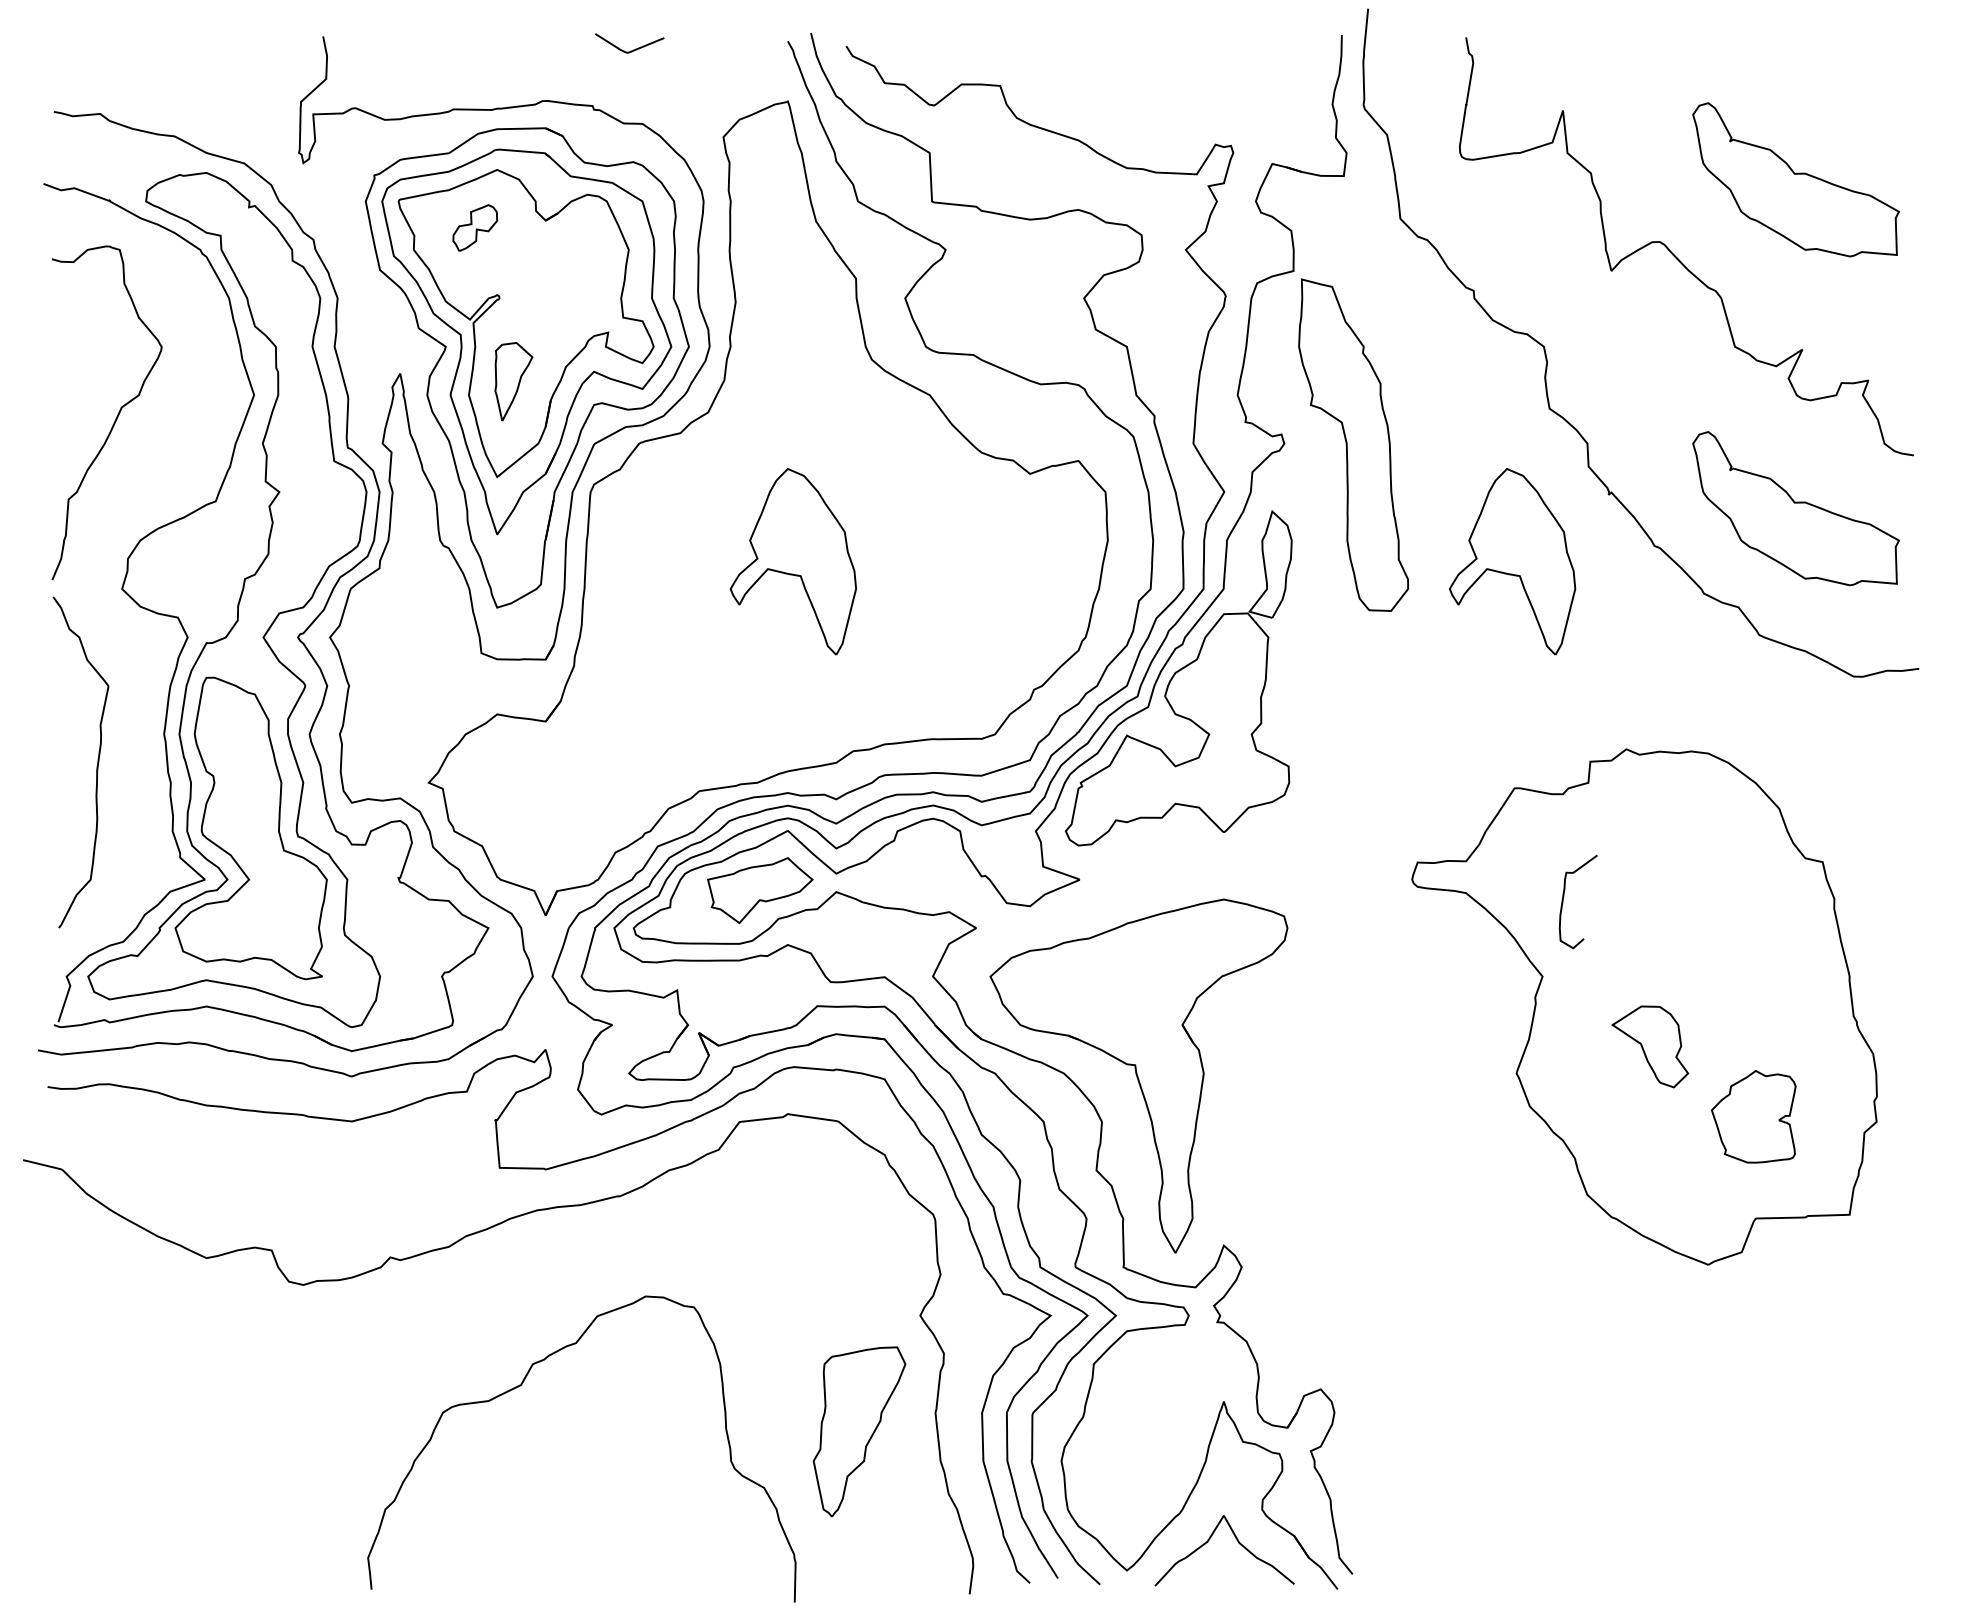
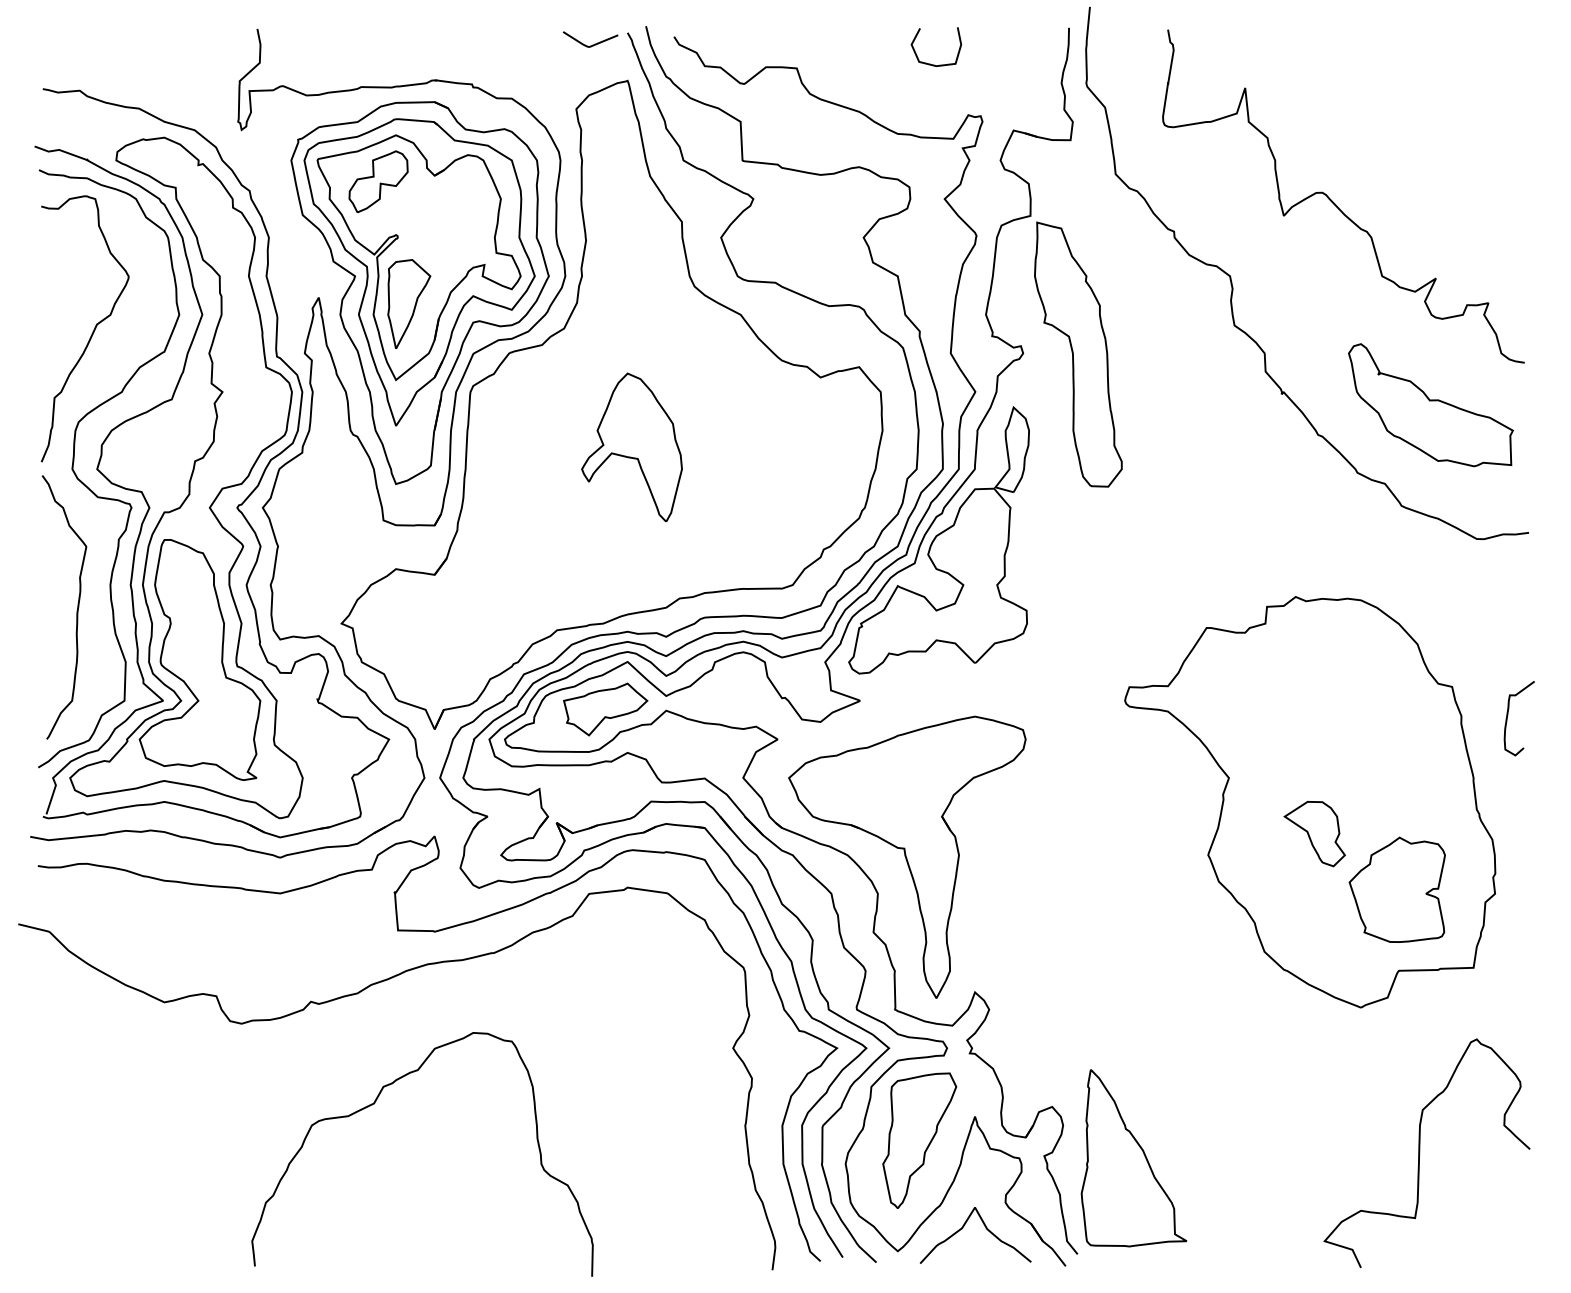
curve: (632, 49) -> (592, 44), moved
curve: (1167, 79) -> (930, 63), added
part: (1795, 180) -> (1430, 143), removed
part: (475, 227) -> (378, 181), size x1.67
part: (514, 381) -> (409, 303), size x1.43
part: (1511, 561) -> (1204, 447), removed
curve: (113, 613) -> (90, 488), added
curve: (1564, 898) -> (1508, 715), moved
part: (1752, 1116) -> (1396, 889), size x1.43
curve: (521, 1386) -> (374, 1104), moved
part: (859, 1431) -> (919, 1140), moved
curve: (1782, 1446) -> (1420, 1152), added
part: (1422, 1454) -> (1133, 1158), added

